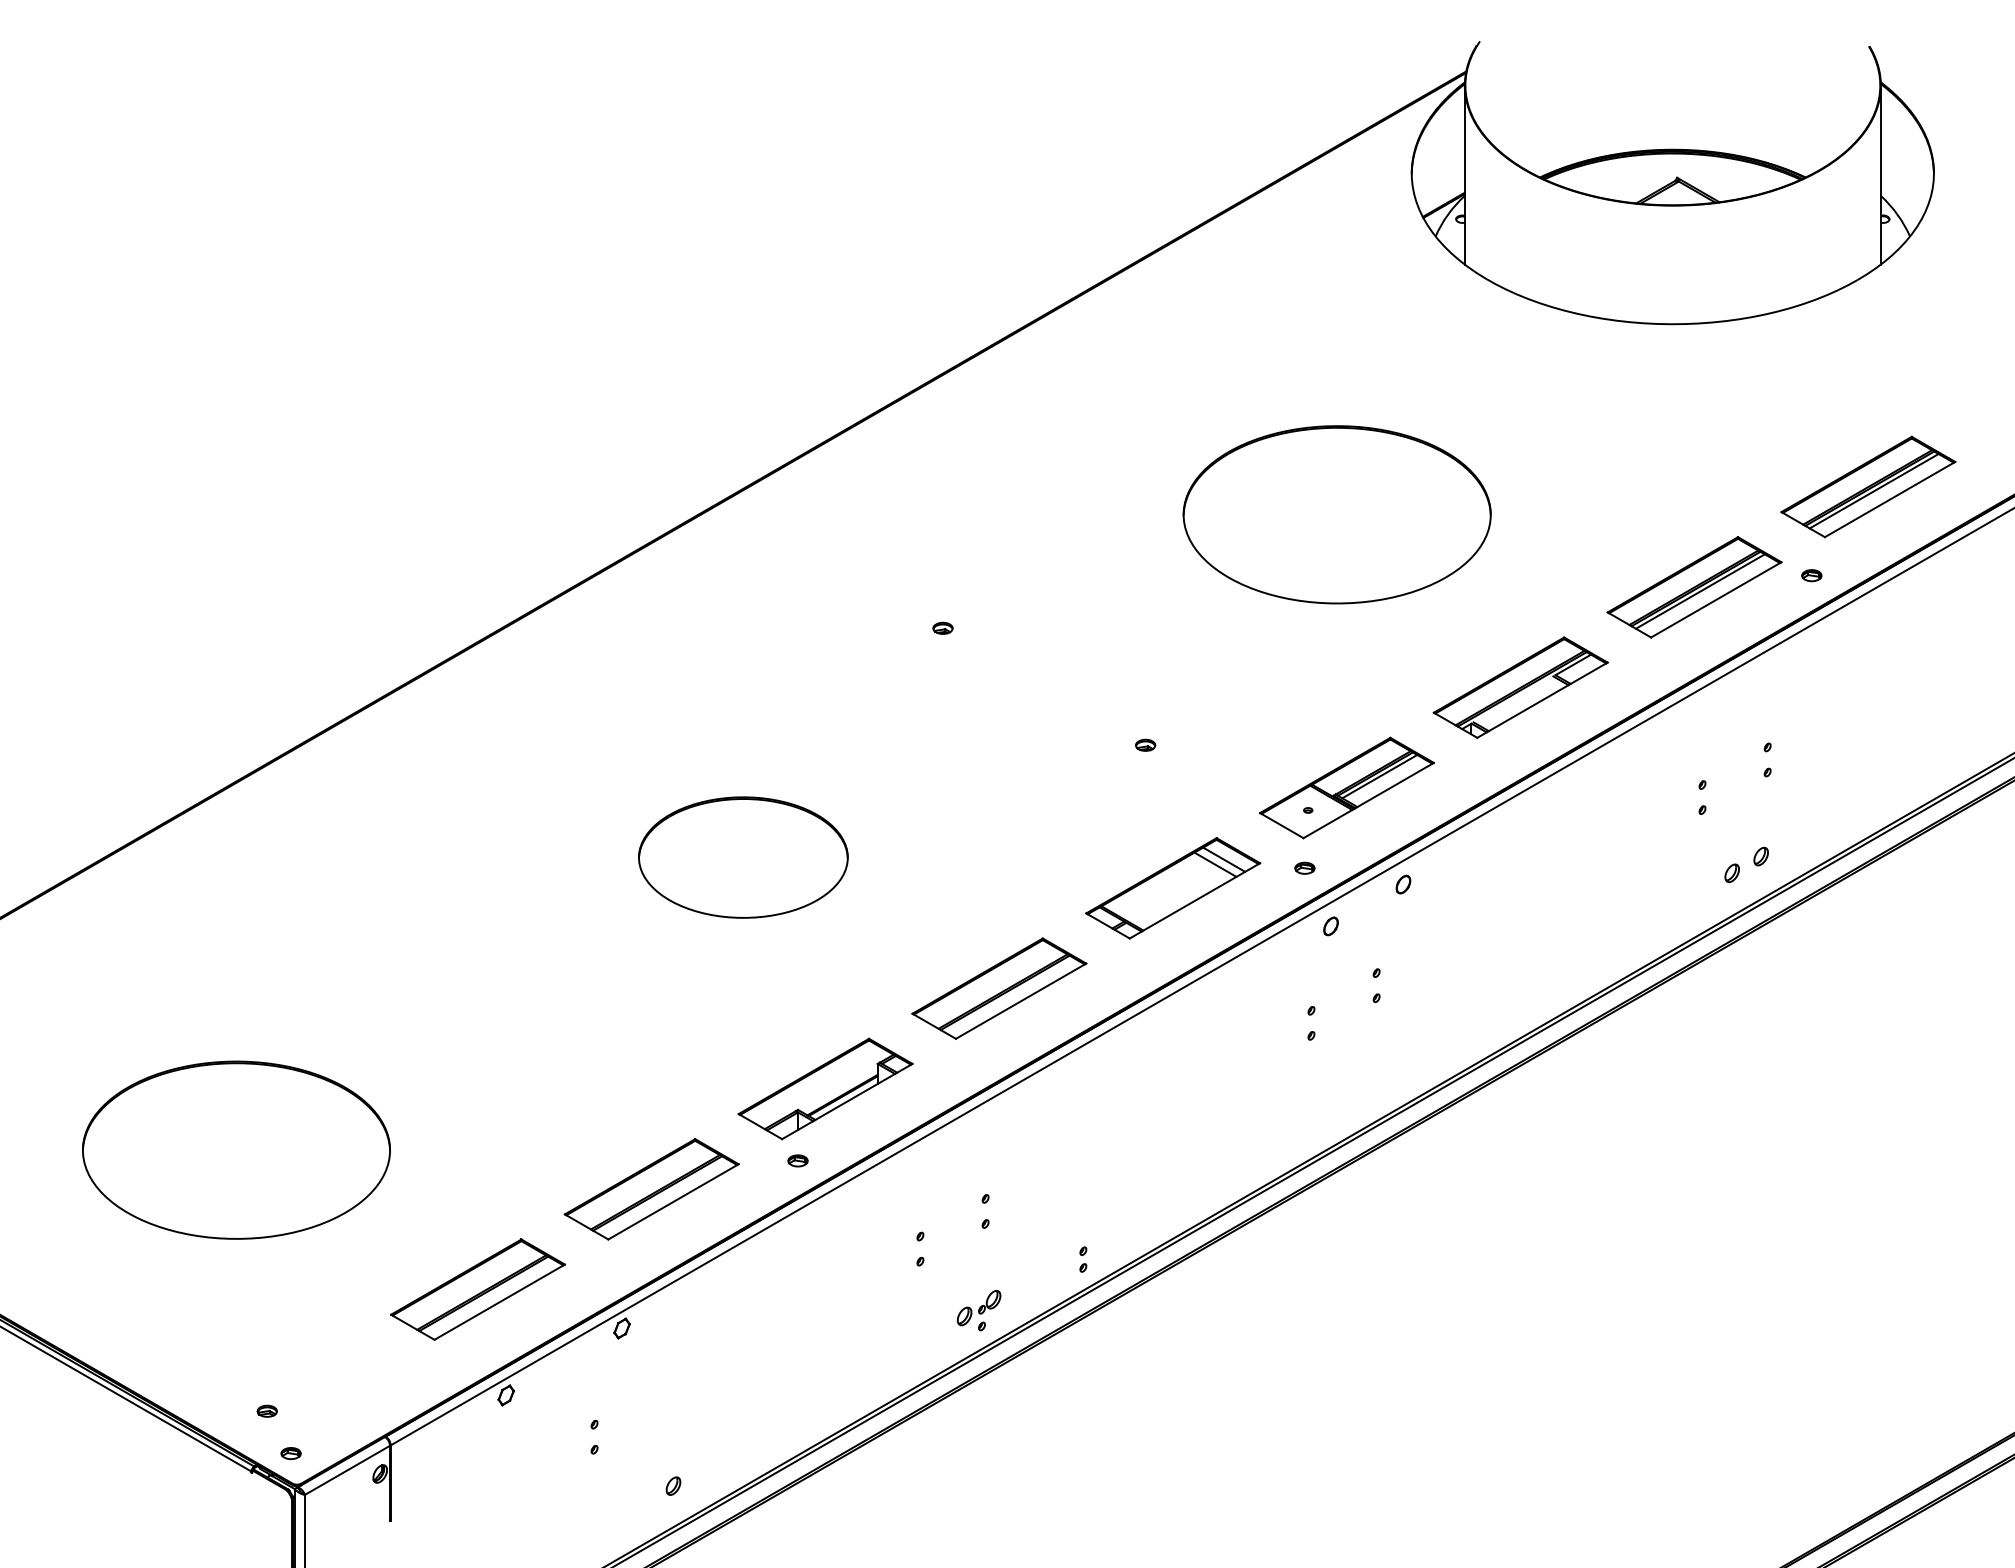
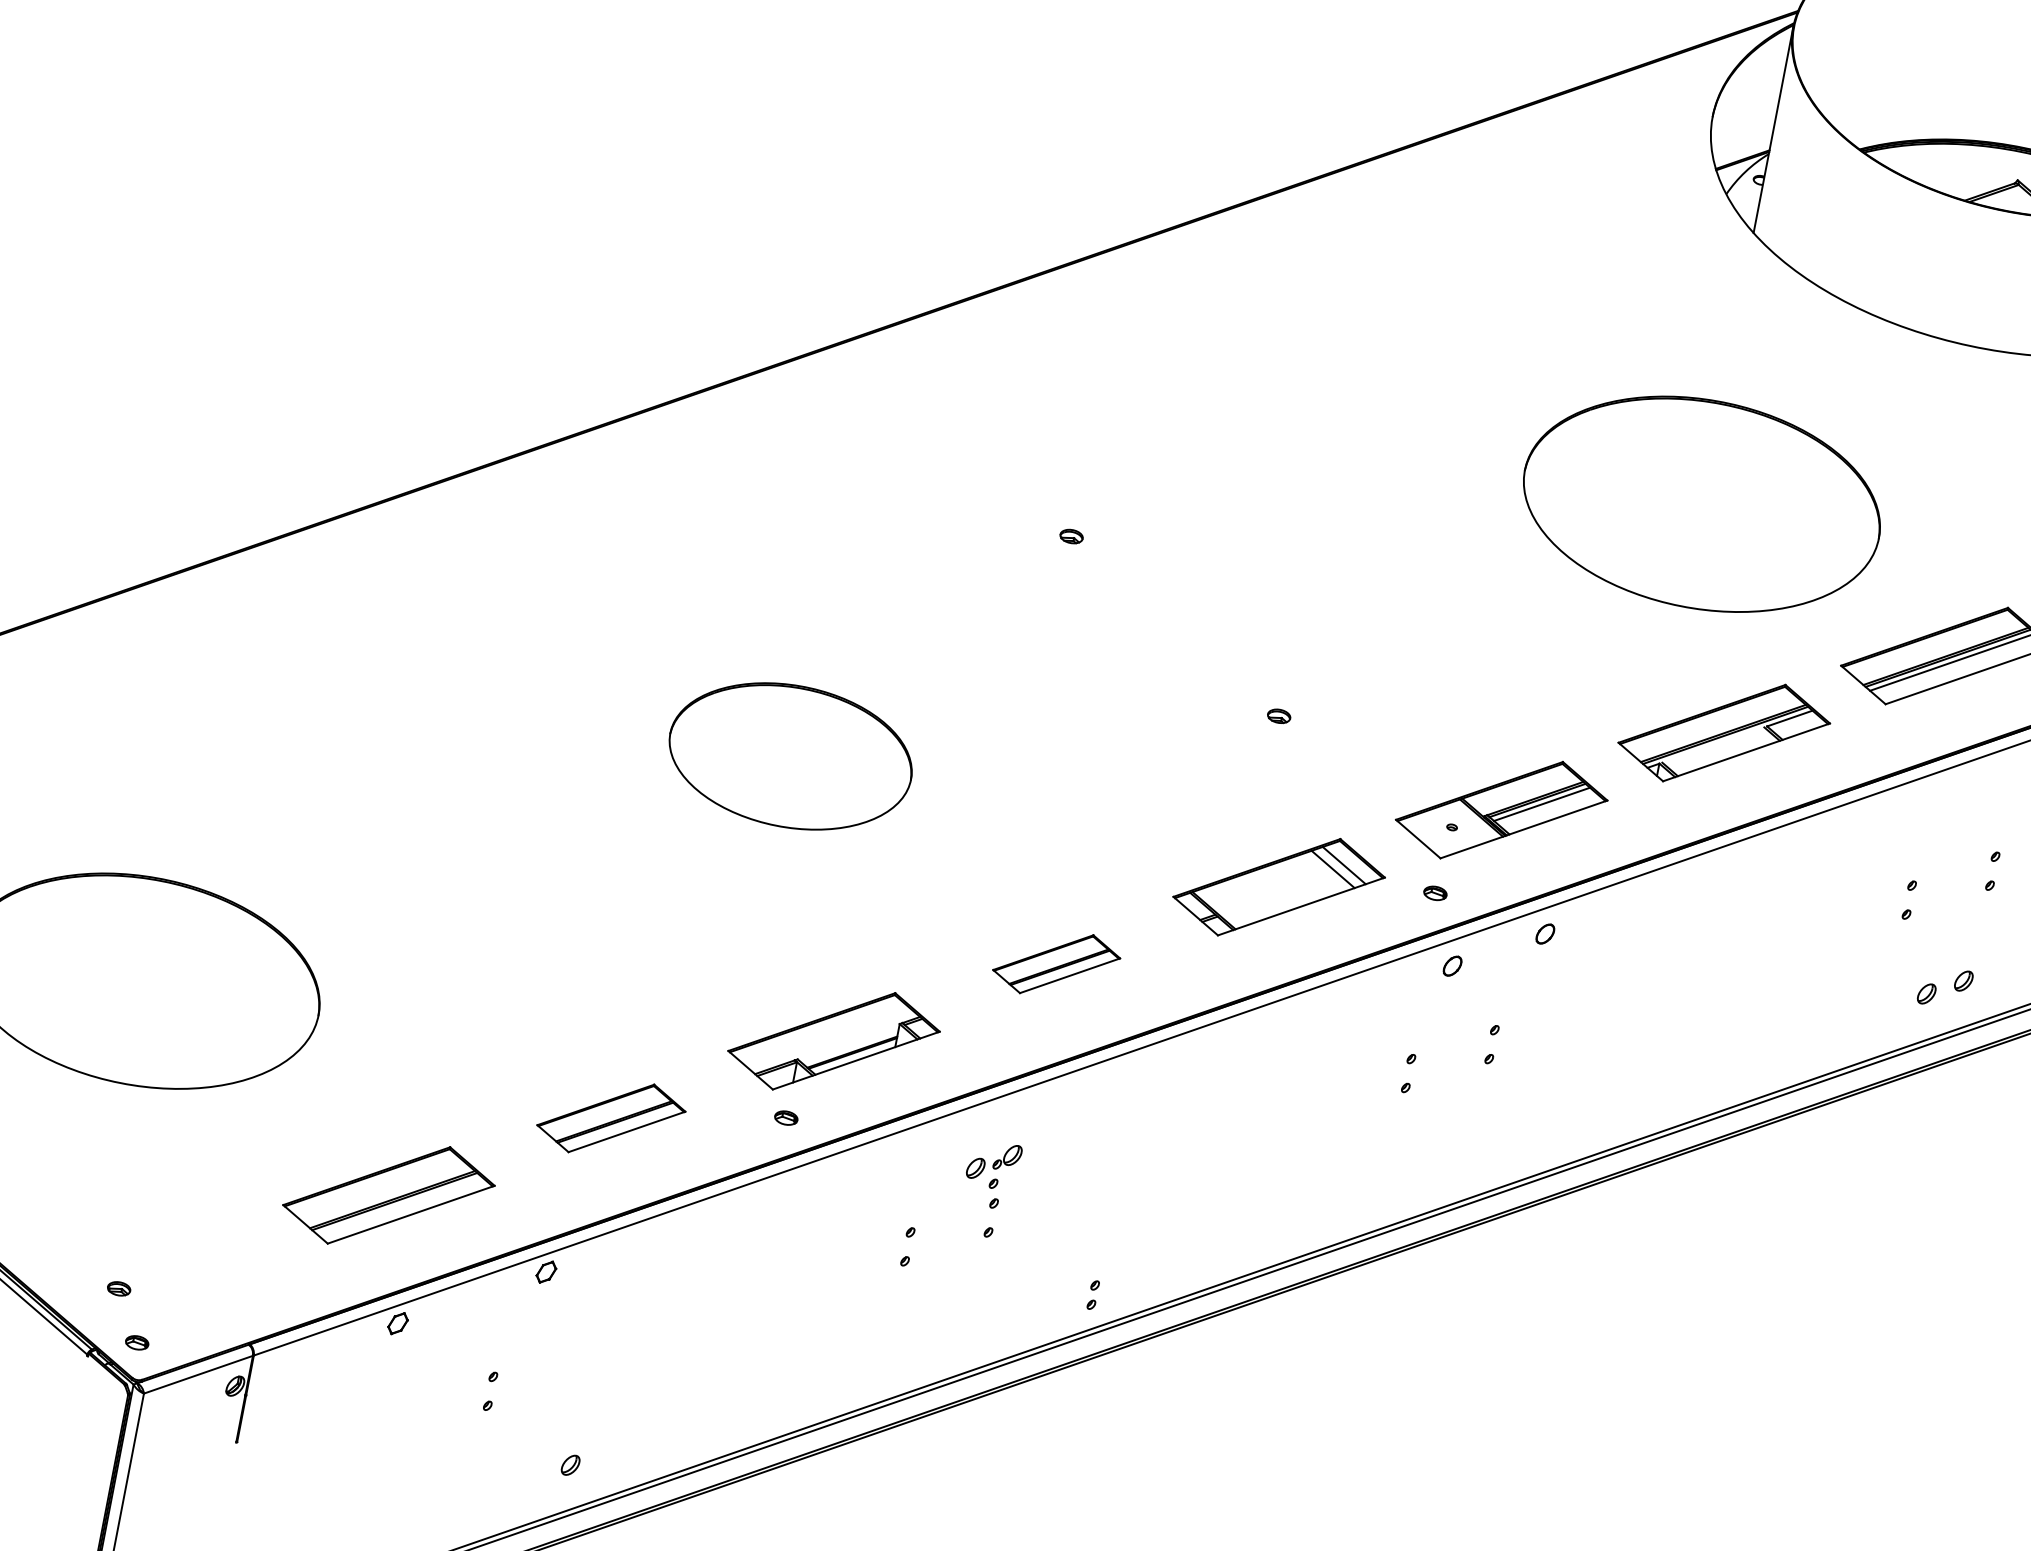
part: (1336, 514) -> (1701, 503), moved
part: (999, 988) -> (1056, 964), size x0.6
part: (651, 1189) -> (611, 1118), size x0.7
part: (978, 1310) -> (993, 1164), moved

